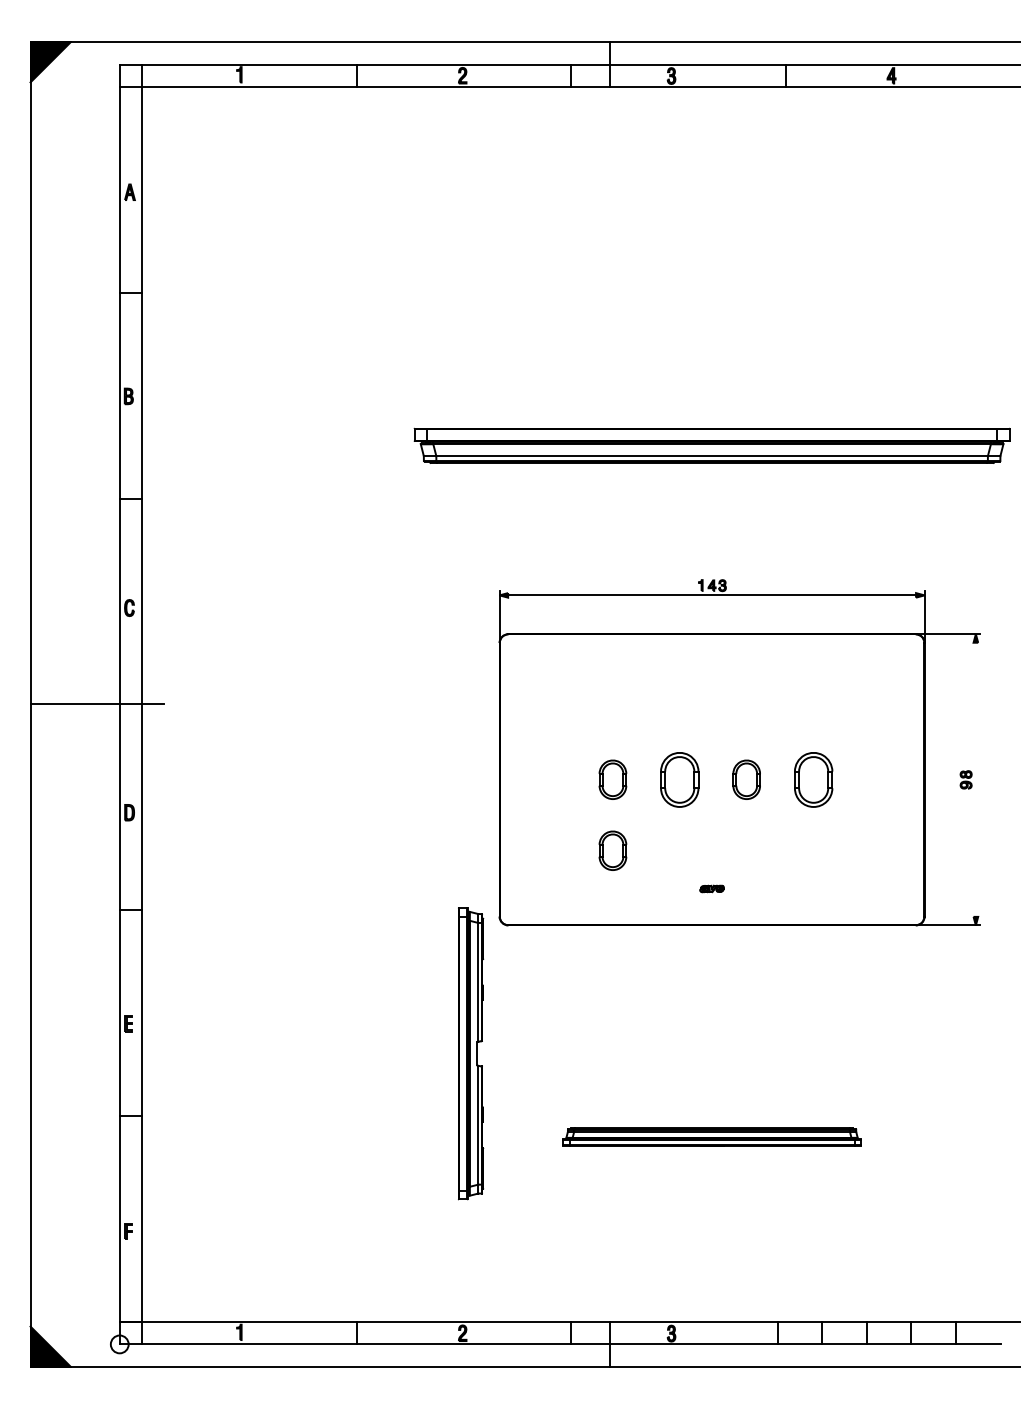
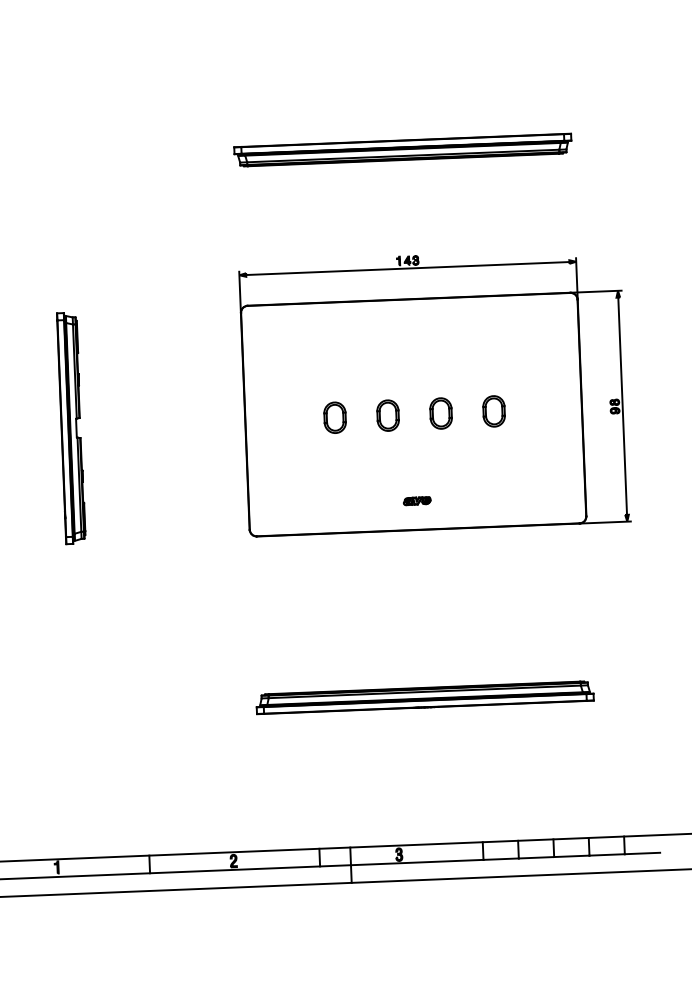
part: (711, 446) -> (402, 150), size x0.71
part: (679, 779) -> (387, 415), size x0.71
part: (813, 779) -> (494, 411), size x0.71
line: (975, 779) -> (622, 406), added
part: (612, 850) -> (337, 473), removed
part: (711, 888) -> (416, 500), size x1.43
part: (471, 1053) -> (71, 428), moved
part: (711, 1136) -> (424, 697), size x1.43

